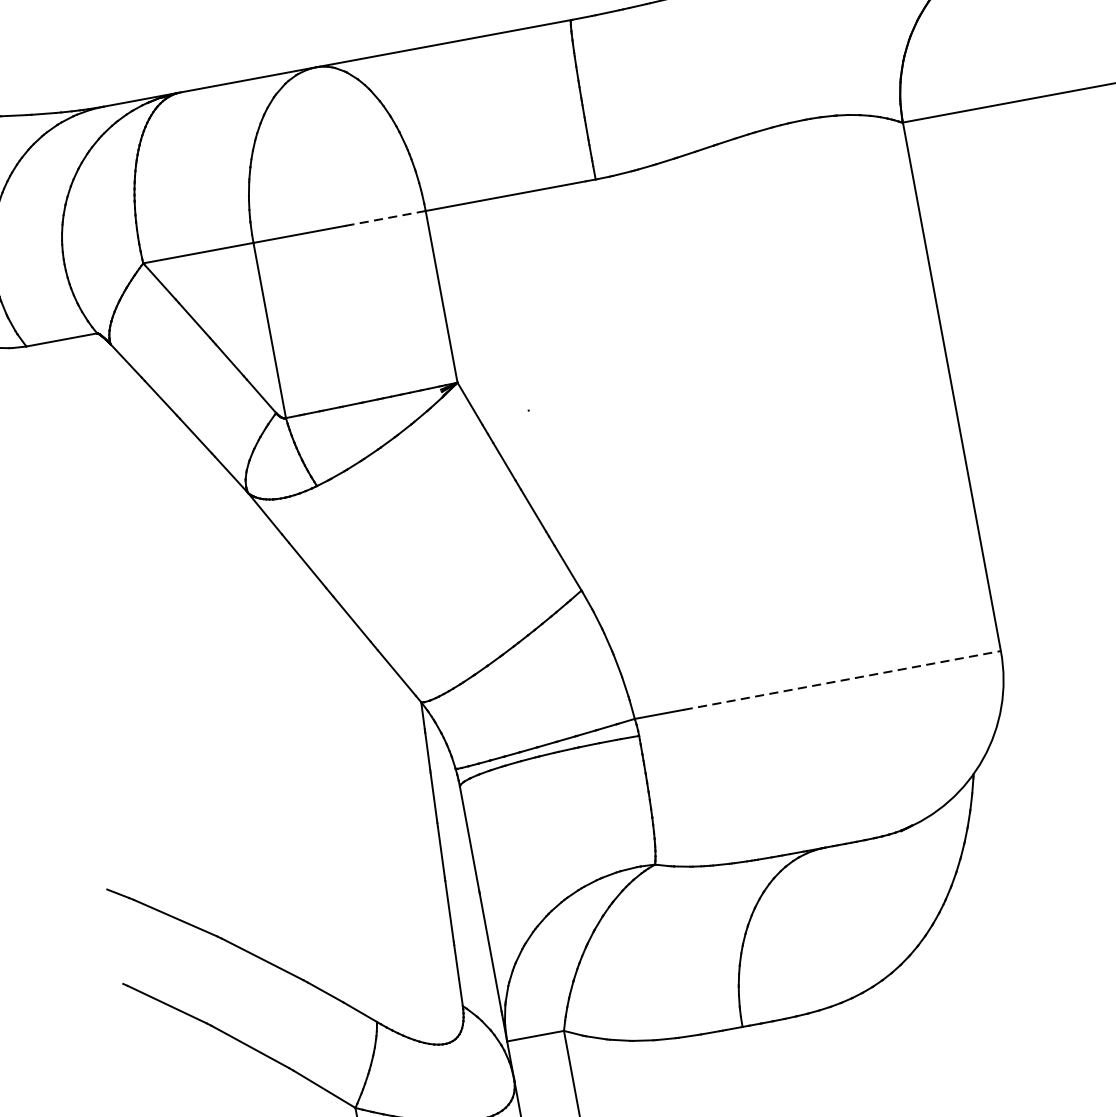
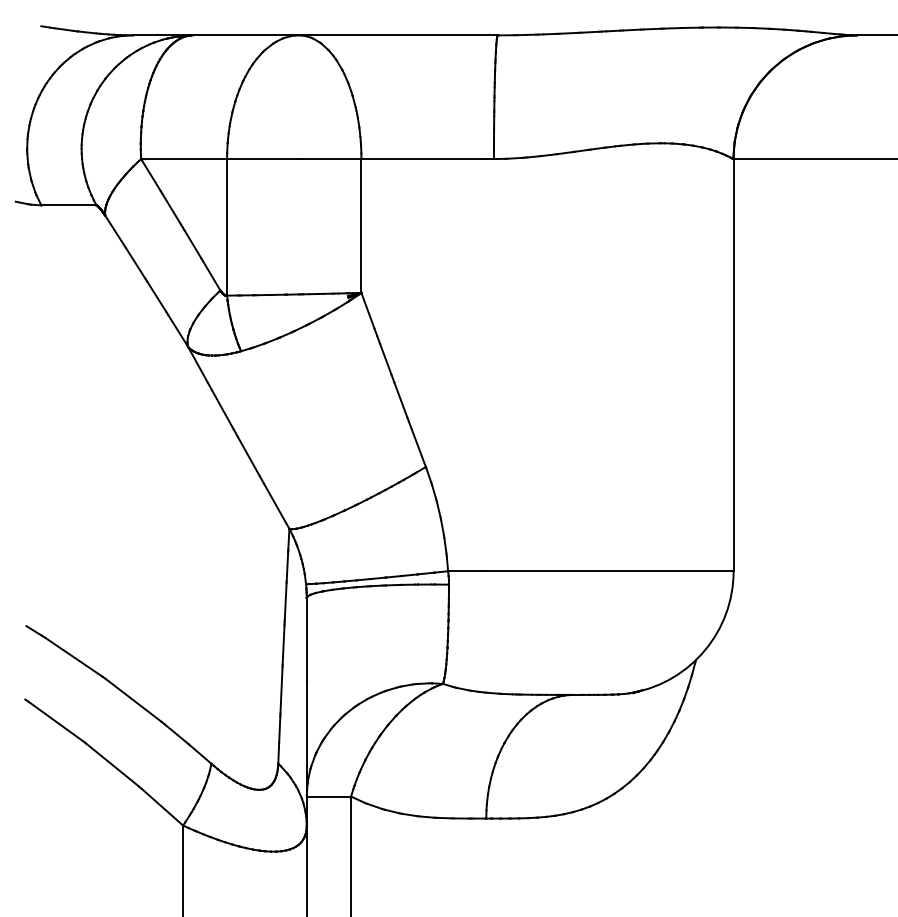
line: (384, 219) -> (329, 159), dashed -> solid
line: (841, 680) -> (609, 571), dashed -> solid

